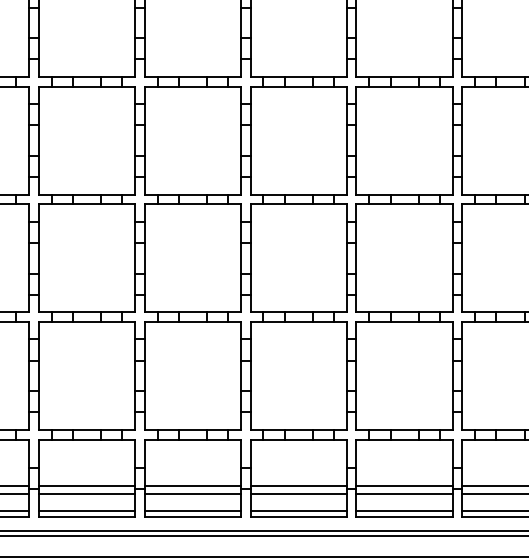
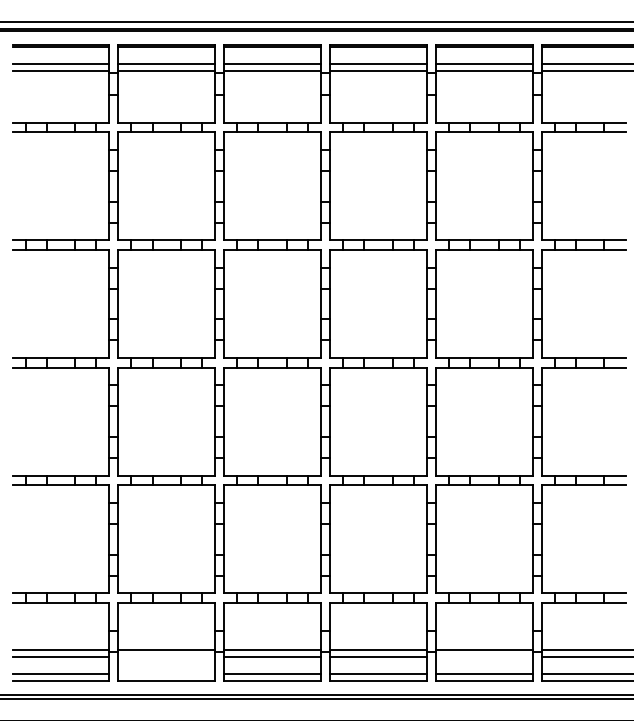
line: (86, 494) -> (166, 657), removed
line: (404, 494) -> (484, 657), removed
line: (86, 510) -> (166, 673), removed

